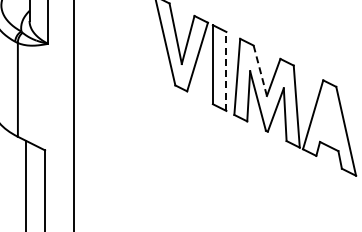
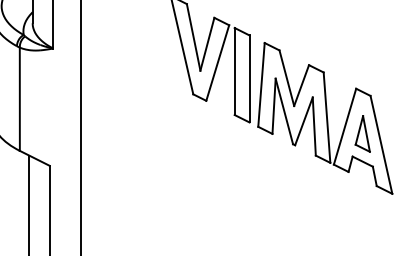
line: (226, 70) -> (249, 77), dashed -> solid
line: (260, 71) -> (287, 78), dashed -> solid
part: (328, 121) -> (361, 134), added

